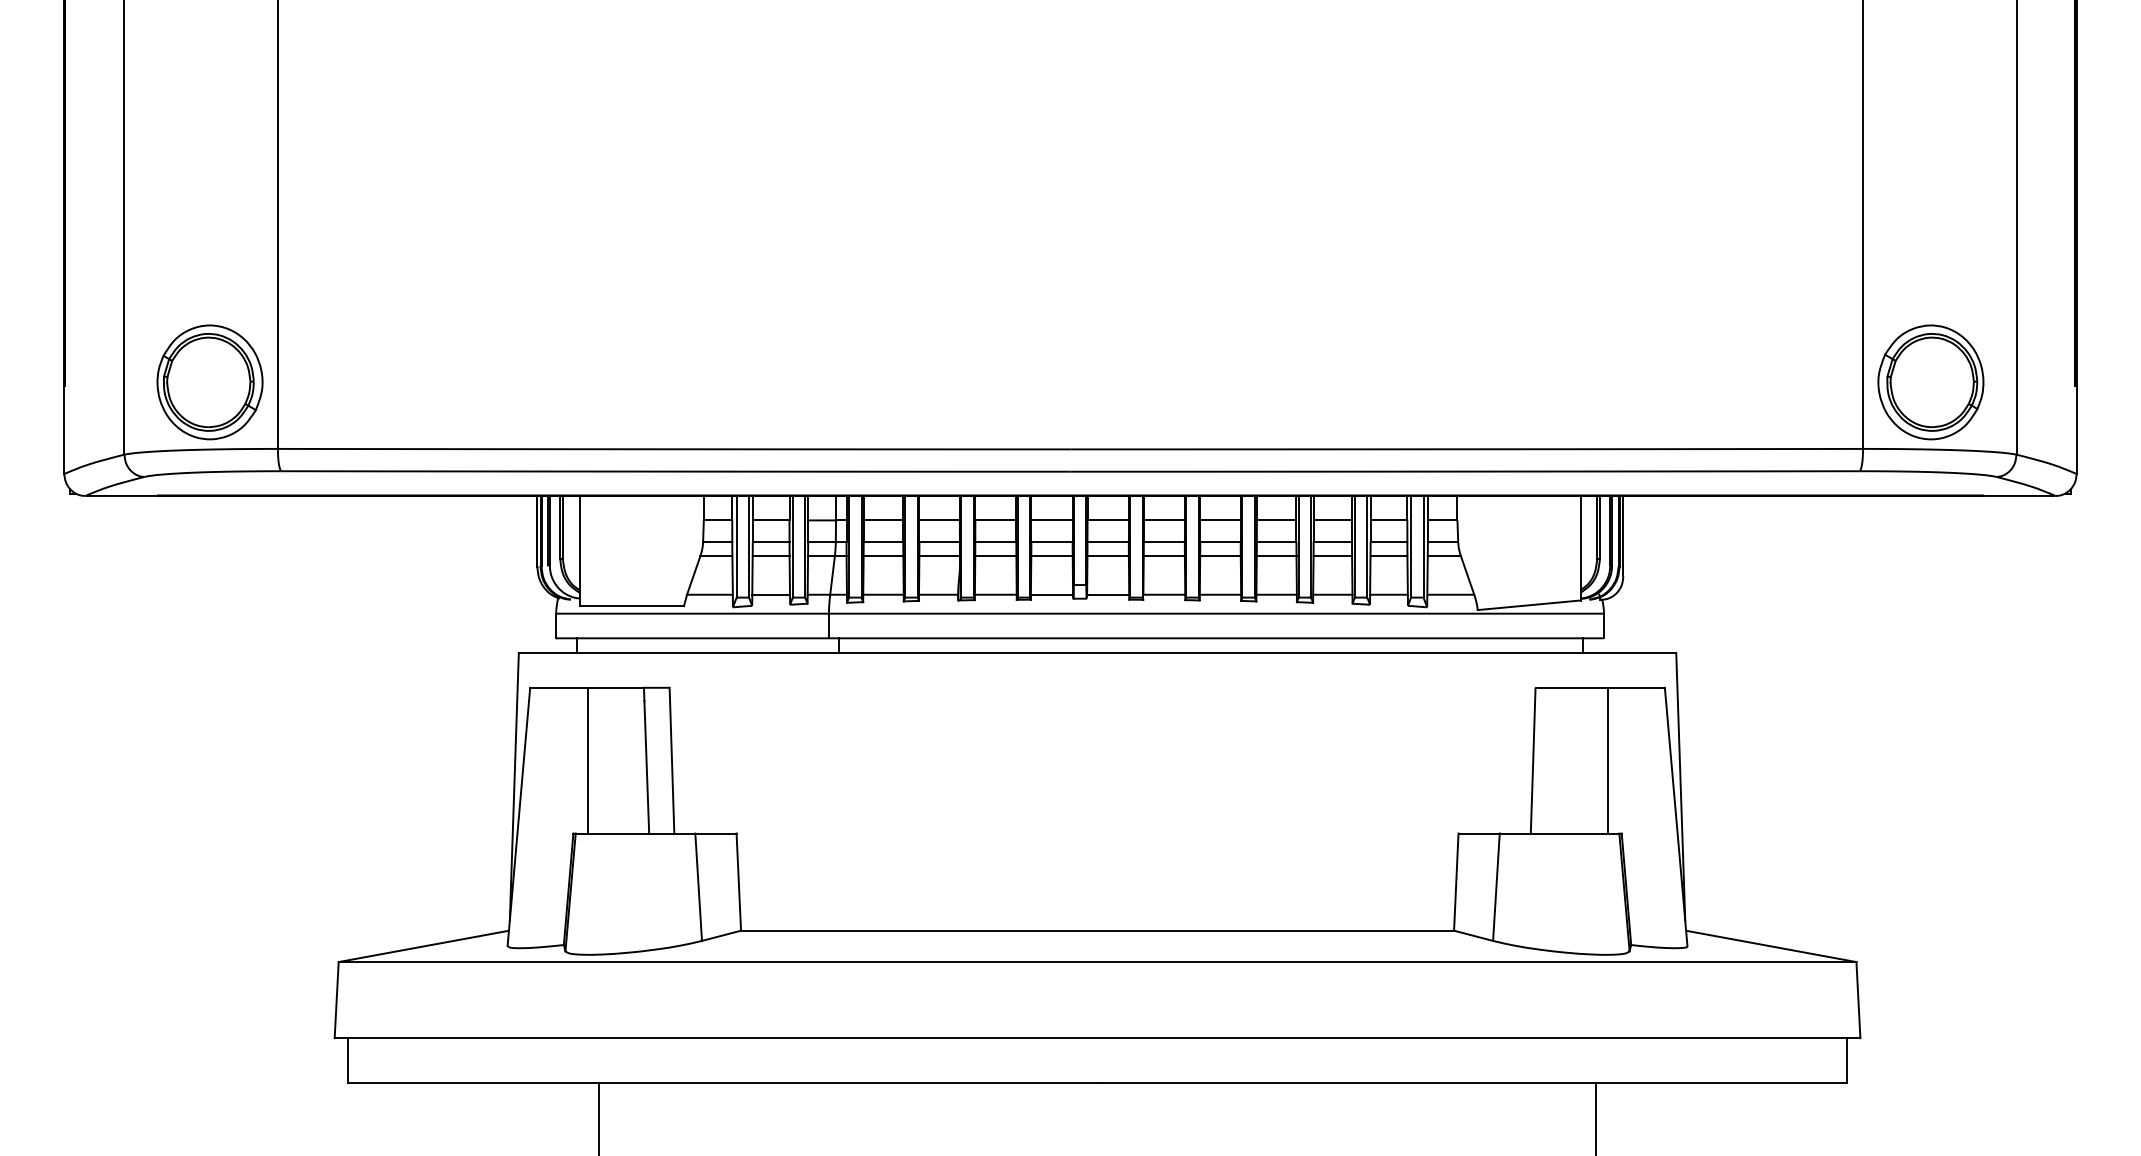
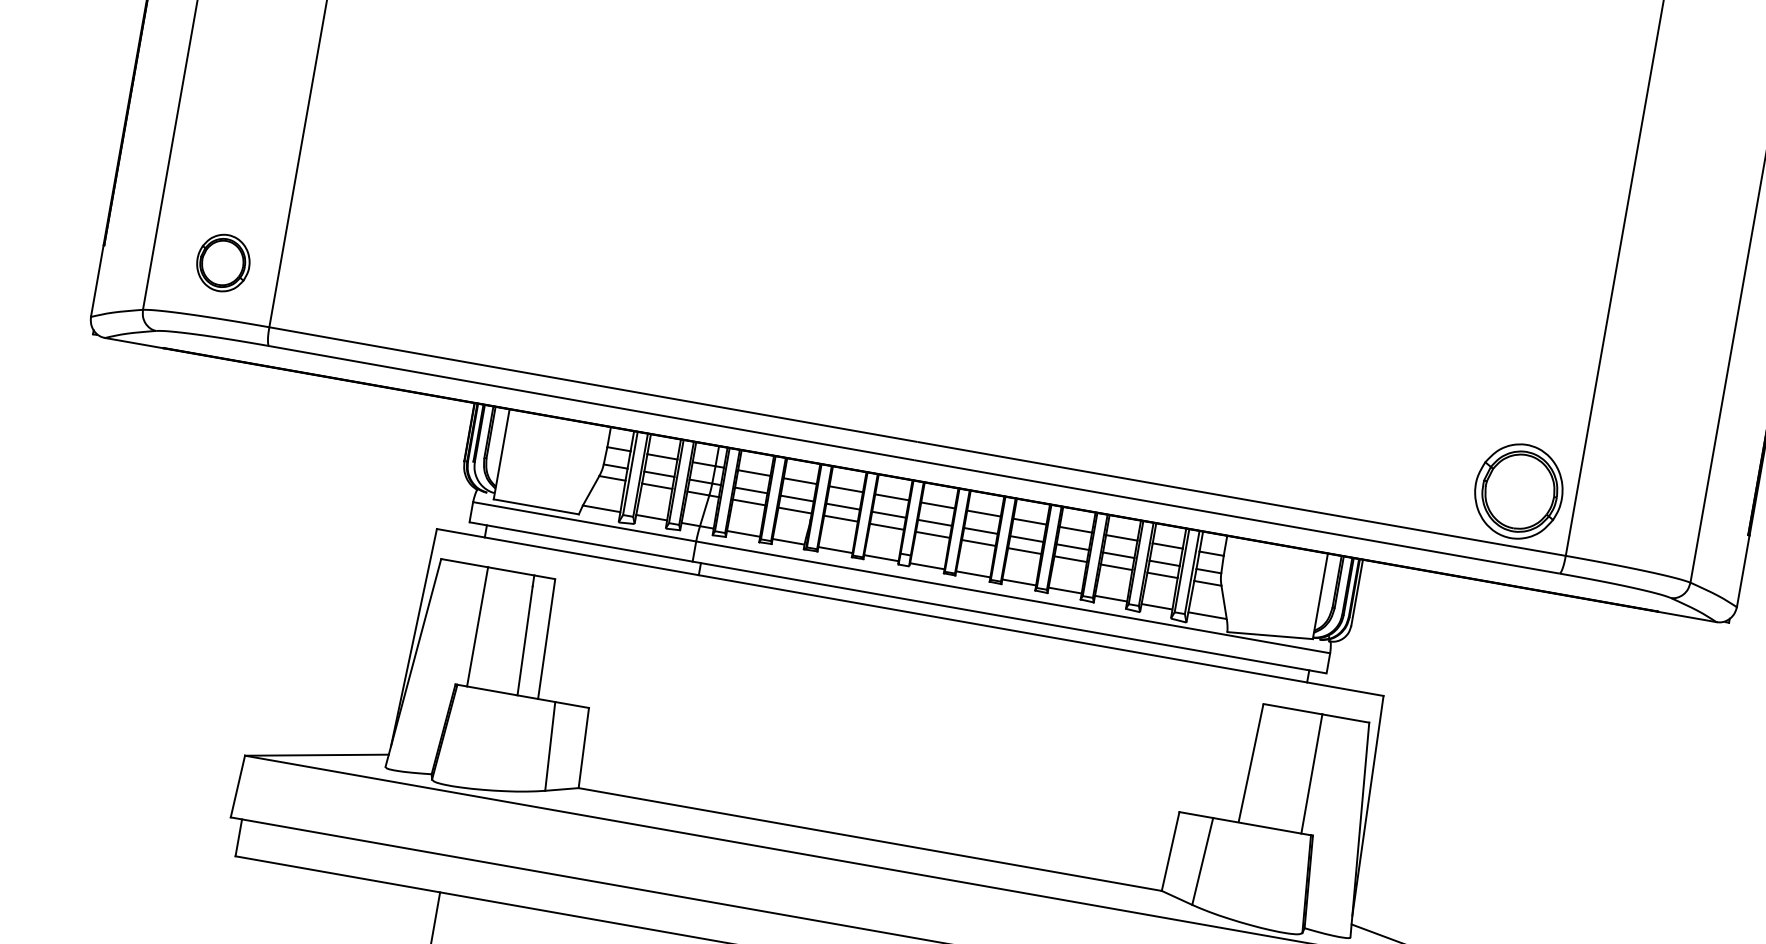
part: (209, 382) -> (222, 263), size x0.6
part: (1930, 382) -> (1518, 491), moved

